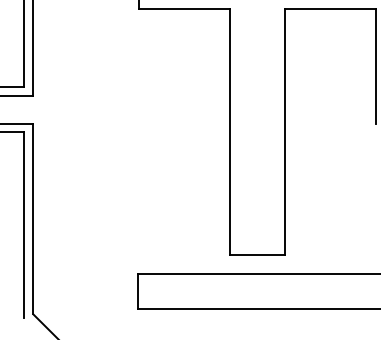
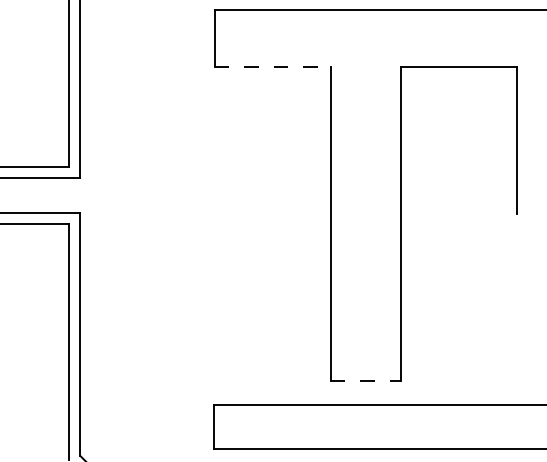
line: (183, 9) -> (272, 67), solid -> dashed
line: (257, 255) -> (366, 380), solid -> dashed

